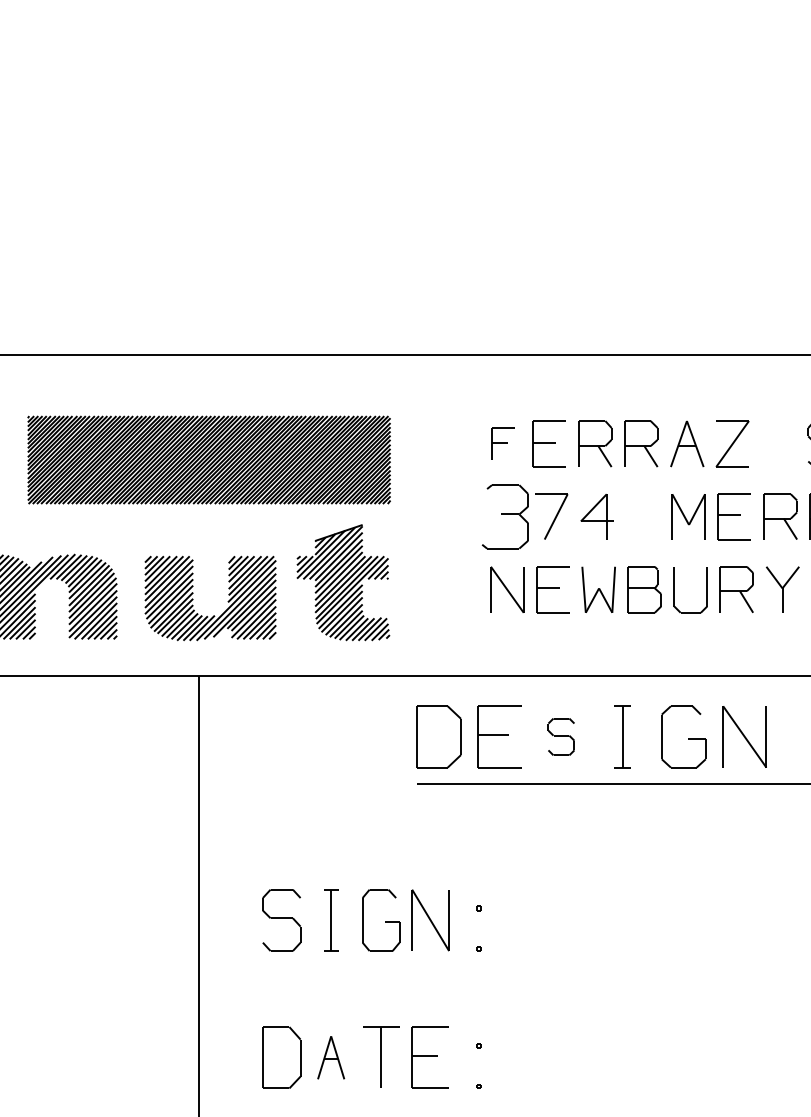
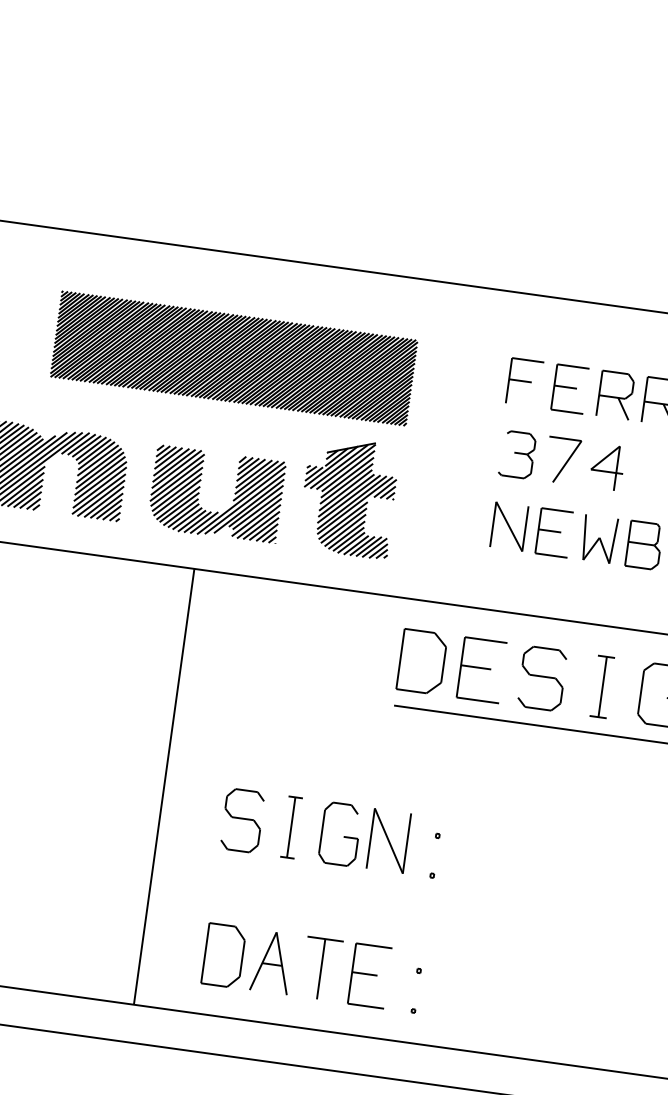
part: (502, 443) -> (524, 382), size x1.43
part: (505, 516) -> (517, 454), size x0.71
part: (561, 736) -> (542, 678), size x1.67
part: (330, 1057) -> (271, 962), size x1.43

